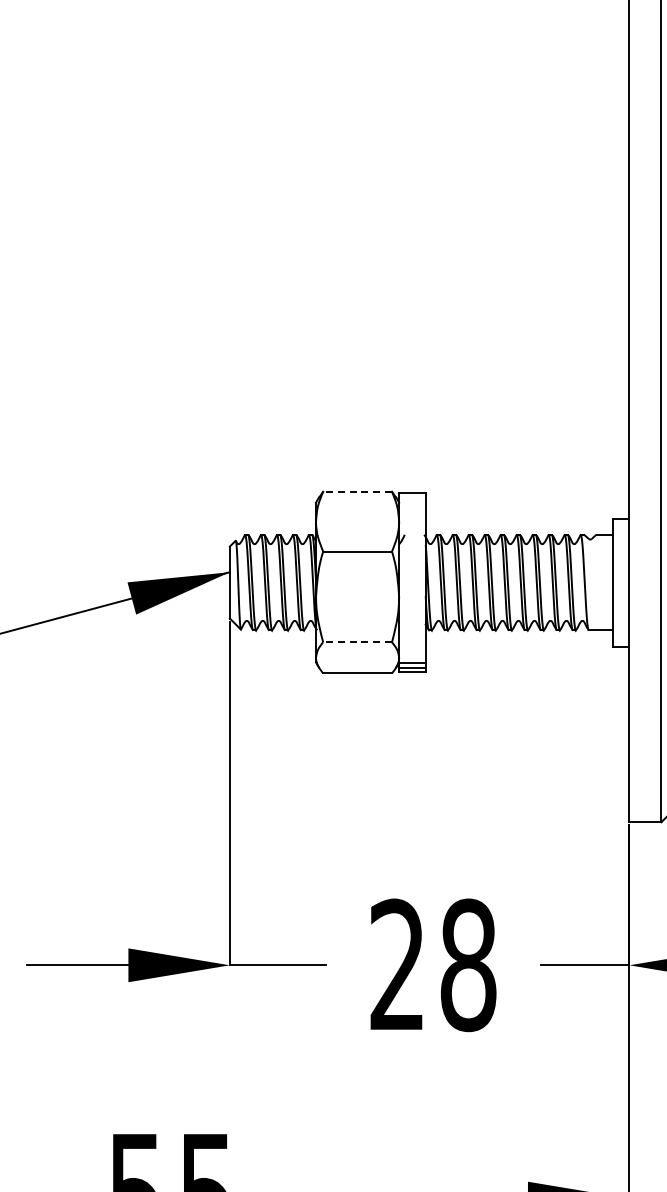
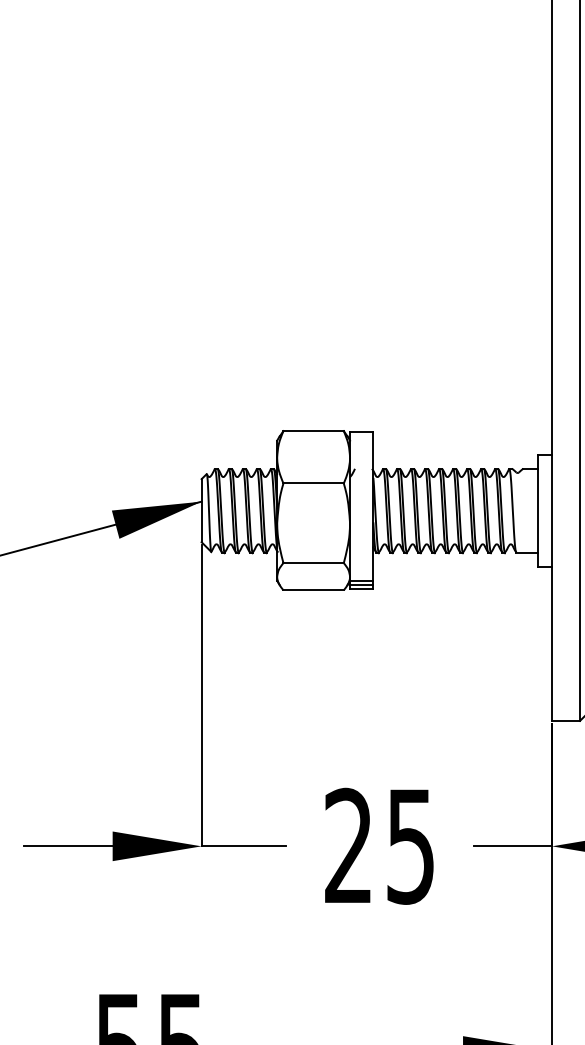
line: (357, 491) -> (313, 430), dashed -> solid
line: (357, 642) -> (313, 563), dashed -> solid
text: (468, 965) -> (410, 846), 28 -> 25

